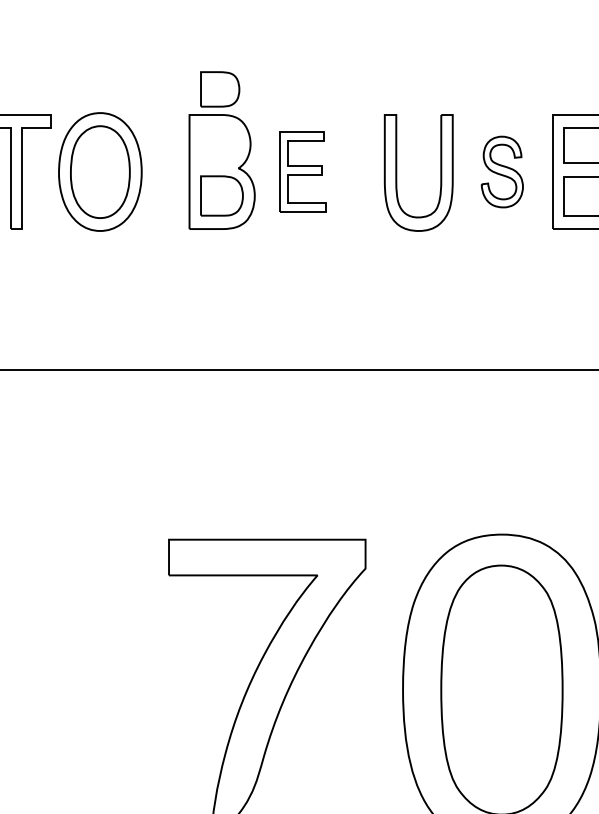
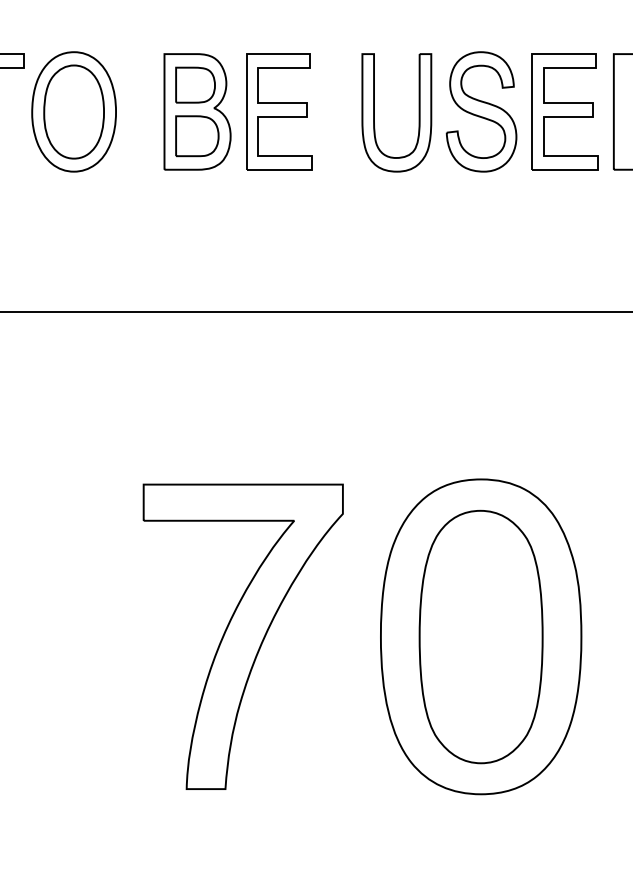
part: (220, 88) -> (195, 84), moved
part: (303, 171) -> (279, 111), size x1.43
part: (502, 171) -> (481, 111), size x1.67

